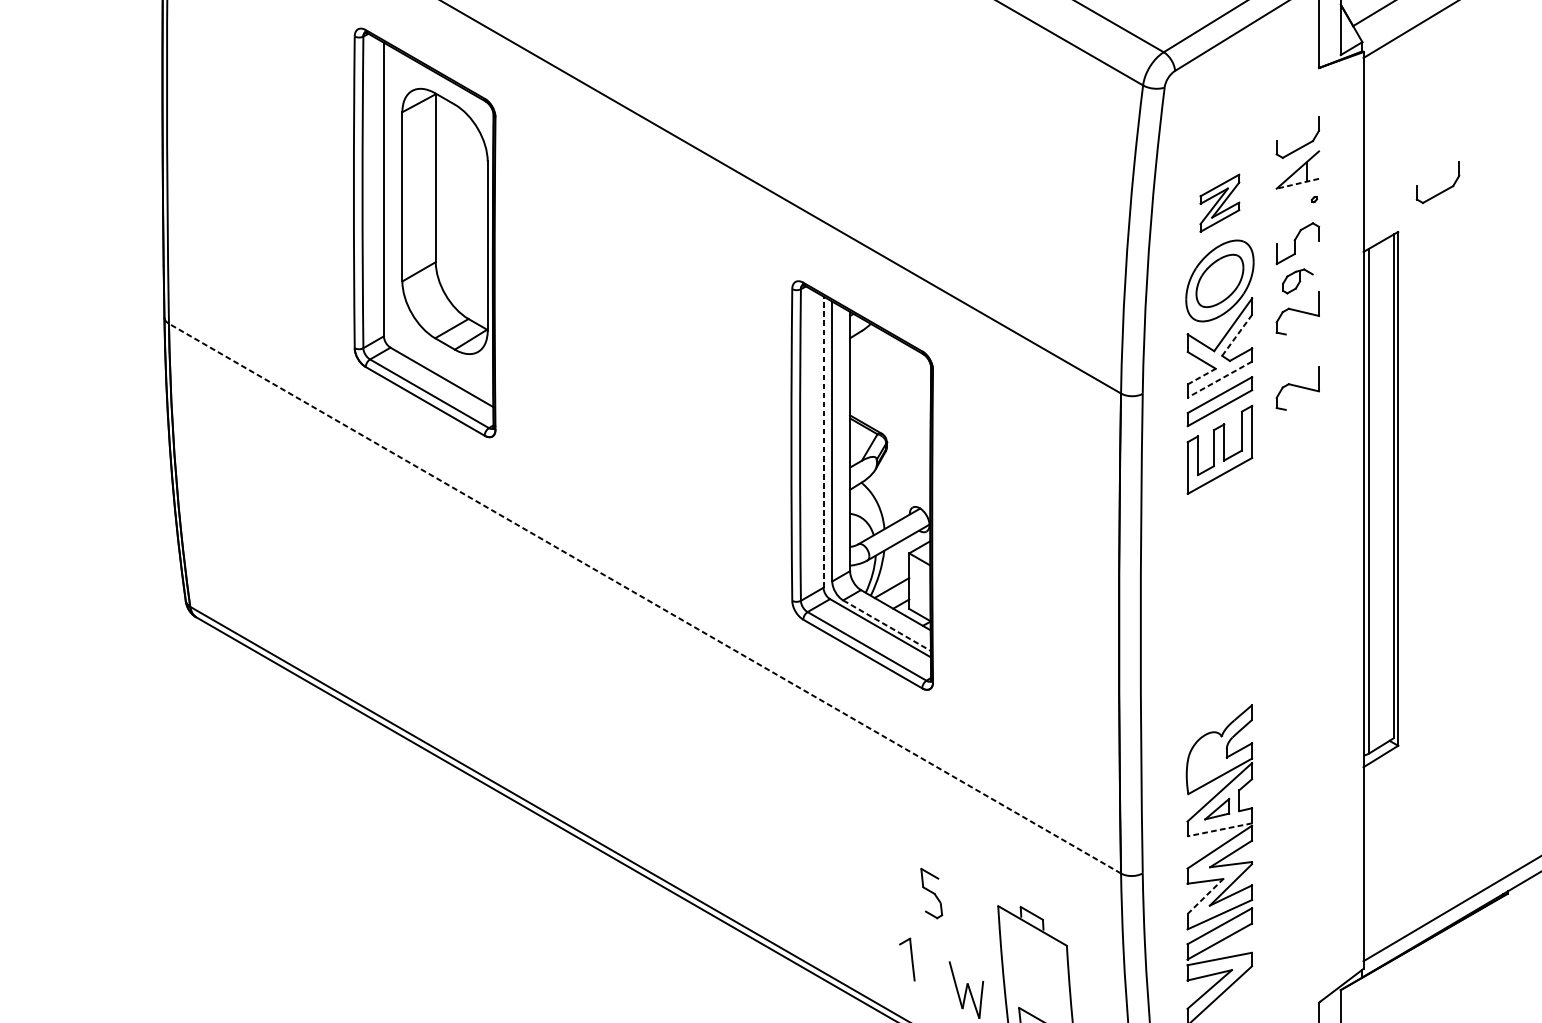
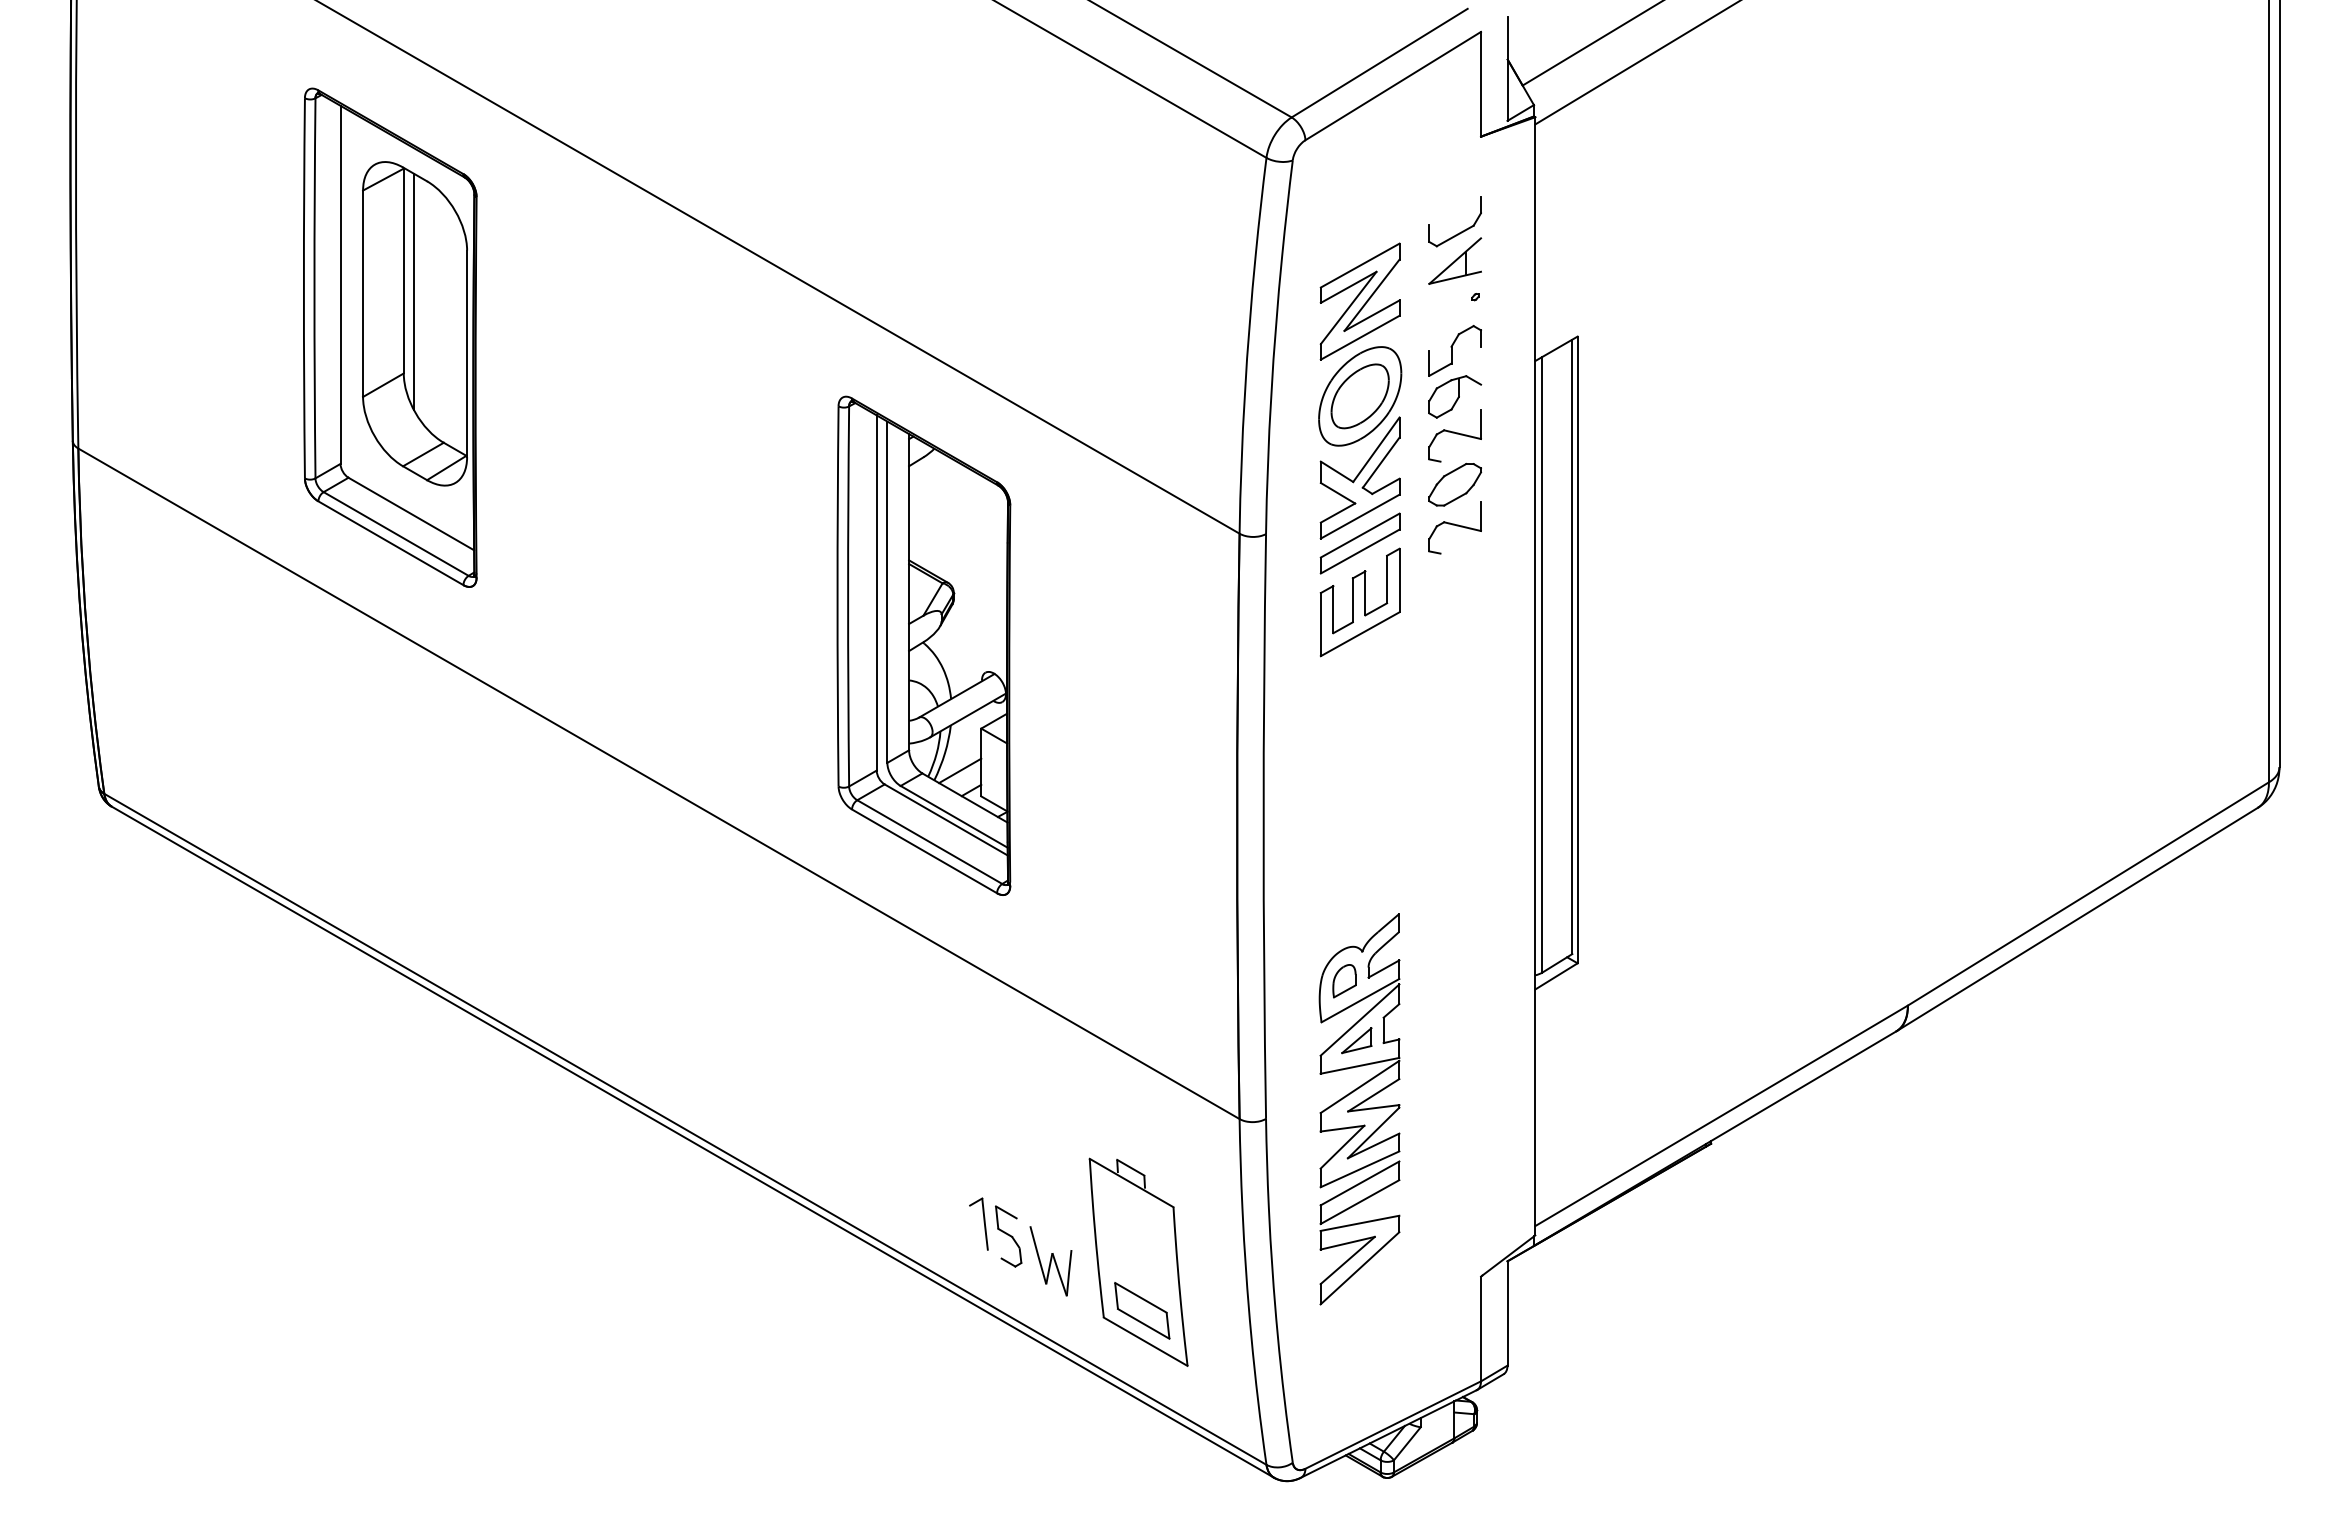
line: (1297, 183) -> (1454, 277), dashed -> solid
part: (1444, 190) -> (1633, 285), removed
line: (443, 194) -> (413, 291), added
part: (1219, 203) -> (1359, 301), size x1.67
part: (1298, 281) -> (1455, 396), size x1.43
line: (1236, 336) -> (1380, 463), dashed -> solid
part: (1298, 353) -> (1455, 484), added
line: (1202, 376) -> (1338, 513), dashed -> solid
line: (1219, 379) -> (1359, 516), dashed -> solid
line: (823, 441) -> (876, 592), dashed -> solid
line: (644, 598) -> (658, 783), dashed -> solid
line: (887, 625) -> (954, 816), dashed -> solid
part: (1207, 760) -> (1344, 981), added
line: (1219, 829) -> (1359, 1065), dashed -> solid
part: (931, 893) -> (1008, 1236), moved
line: (1205, 896) -> (1342, 1147), dashed -> solid

